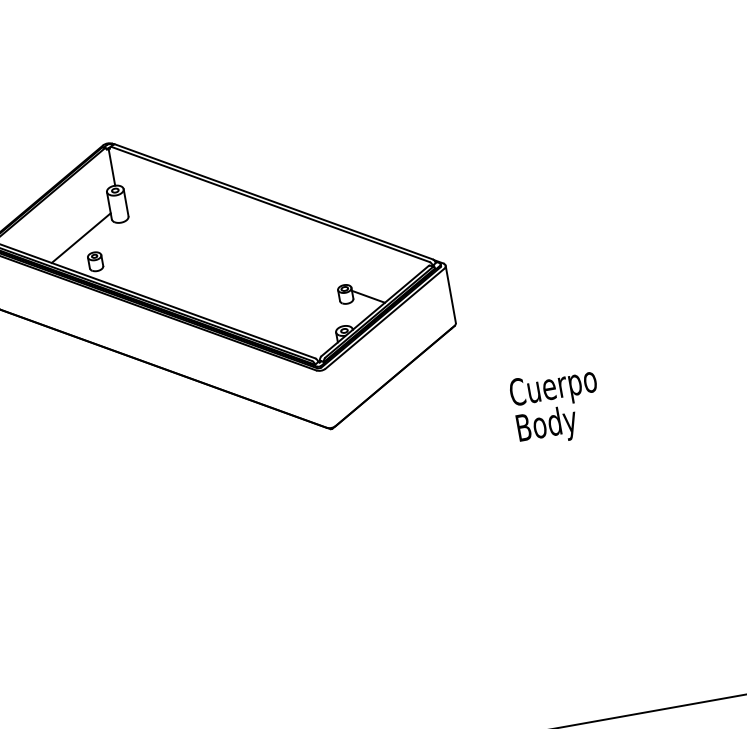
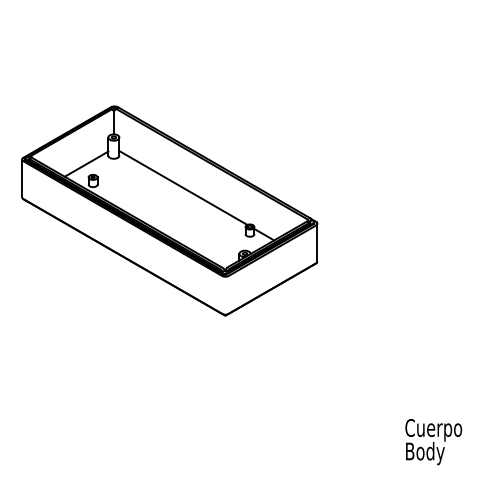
line: (233, 247) -> (183, 187), added
text: (556, 407) -> (433, 442), moved

